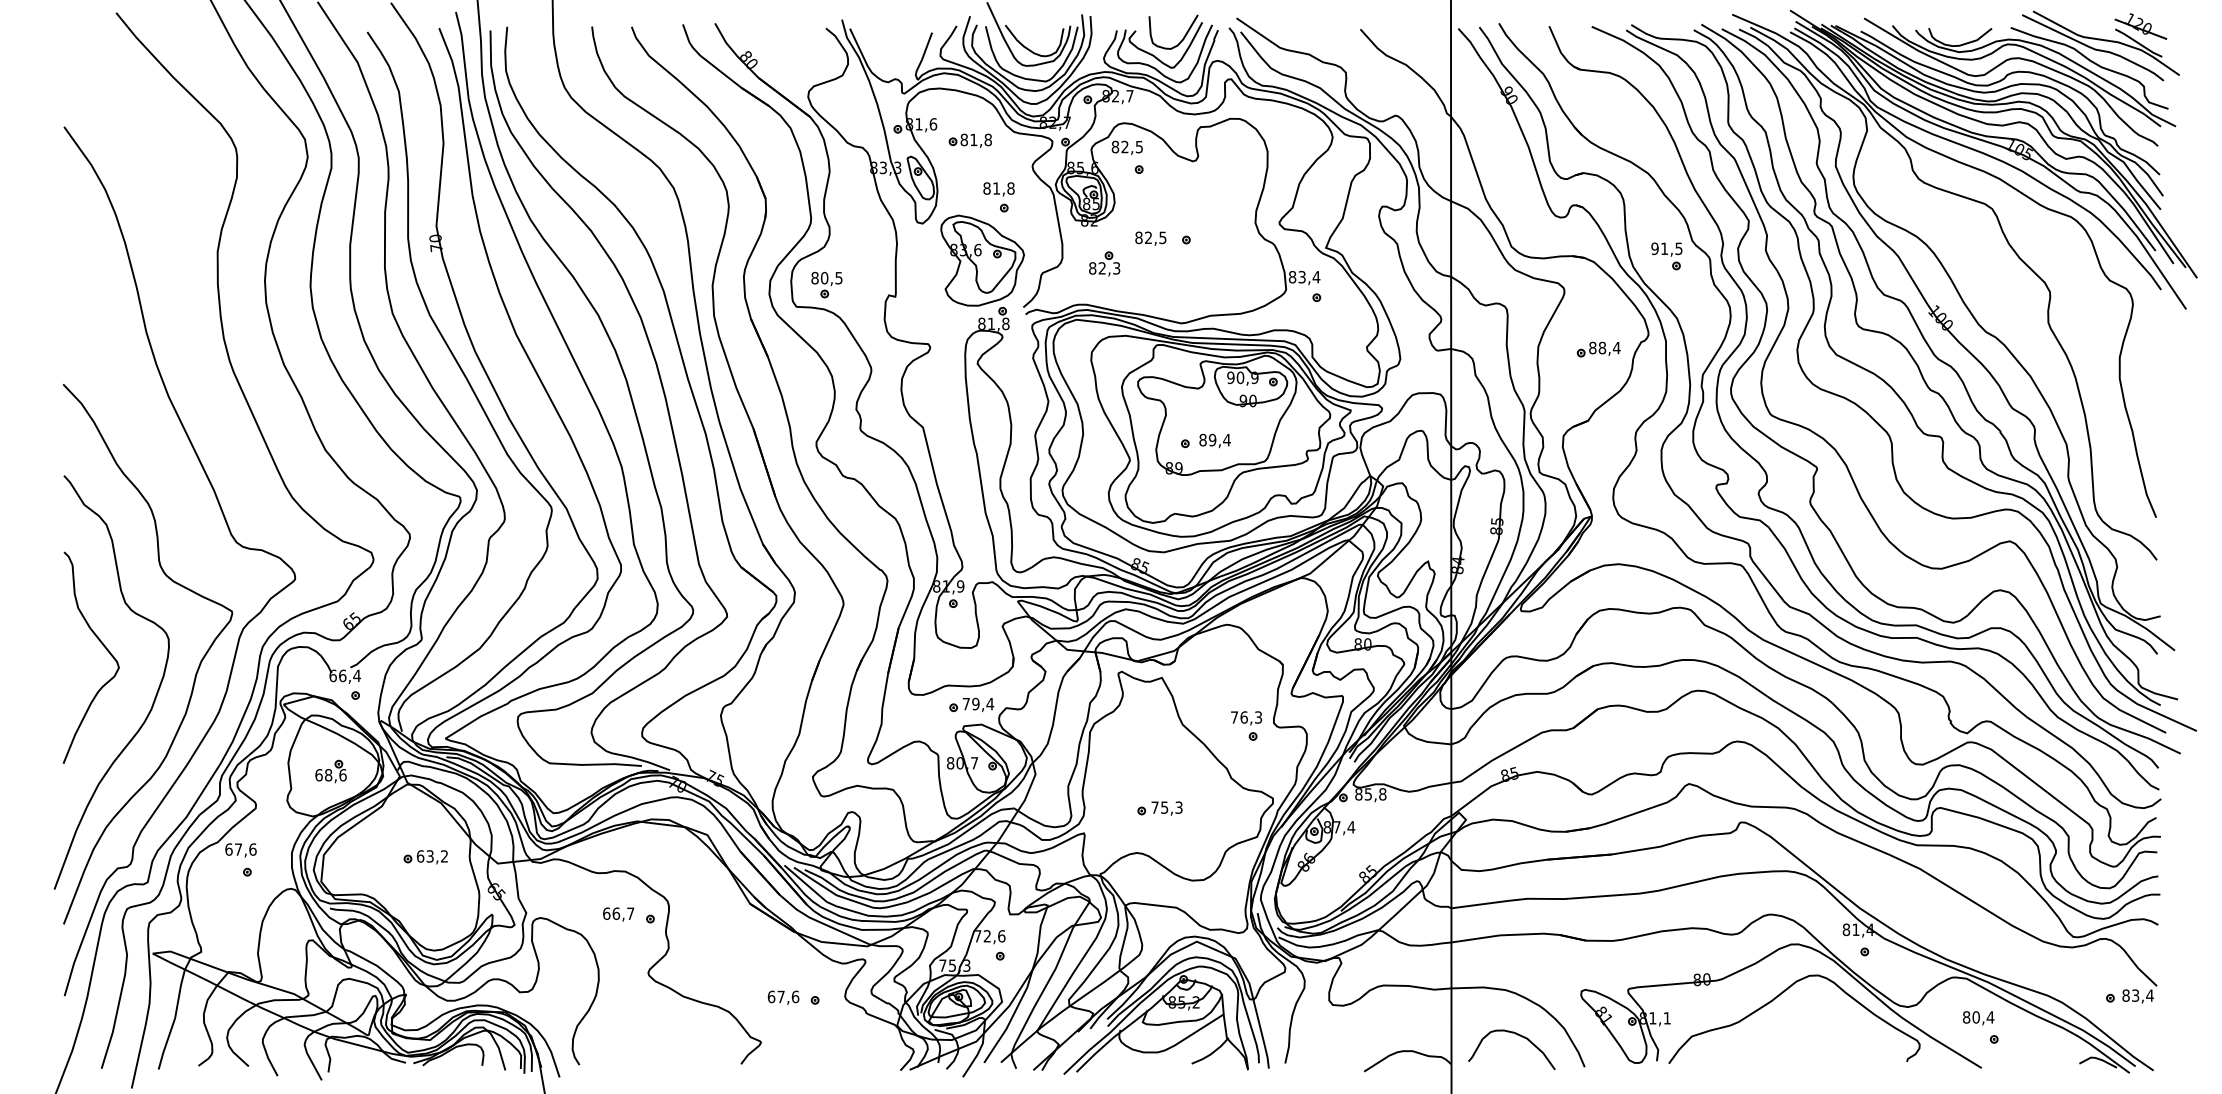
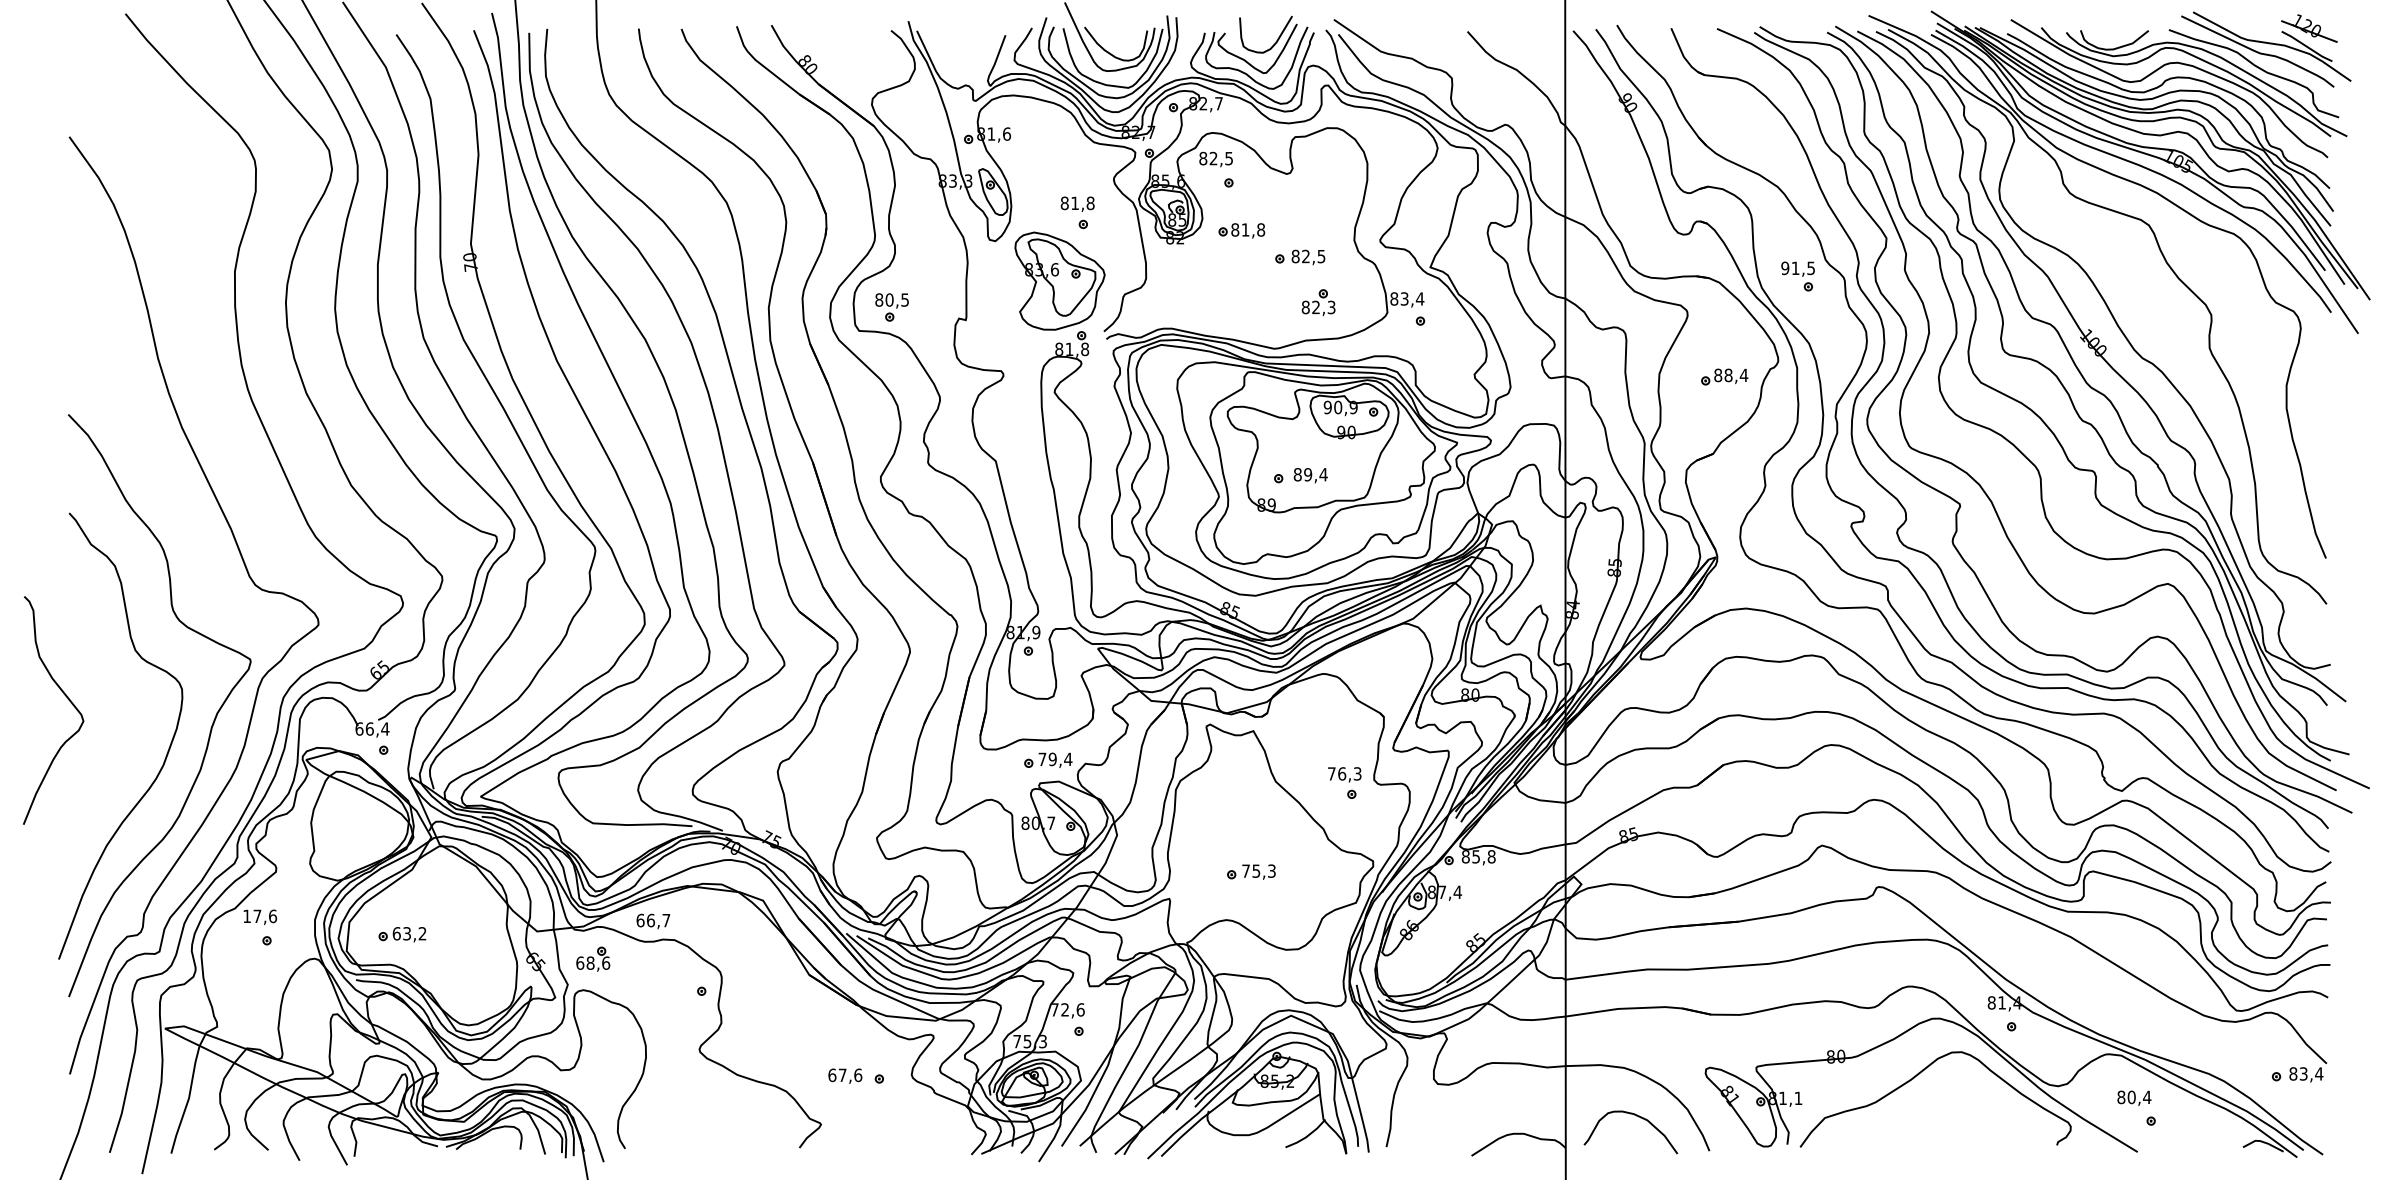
part: (970, 140) -> (1241, 230), moved
text: (1150, 238) -> (1308, 257), moved
part: (1104, 263) -> (1318, 302), moved
curve: (104, 647) -> (67, 699), moved
part: (331, 770) -> (593, 958), moved
text: (229, 849) -> (247, 916), 67,6 -> 17,6
part: (425, 857) -> (402, 934), moved
text: (618, 914) -> (653, 921), moved

